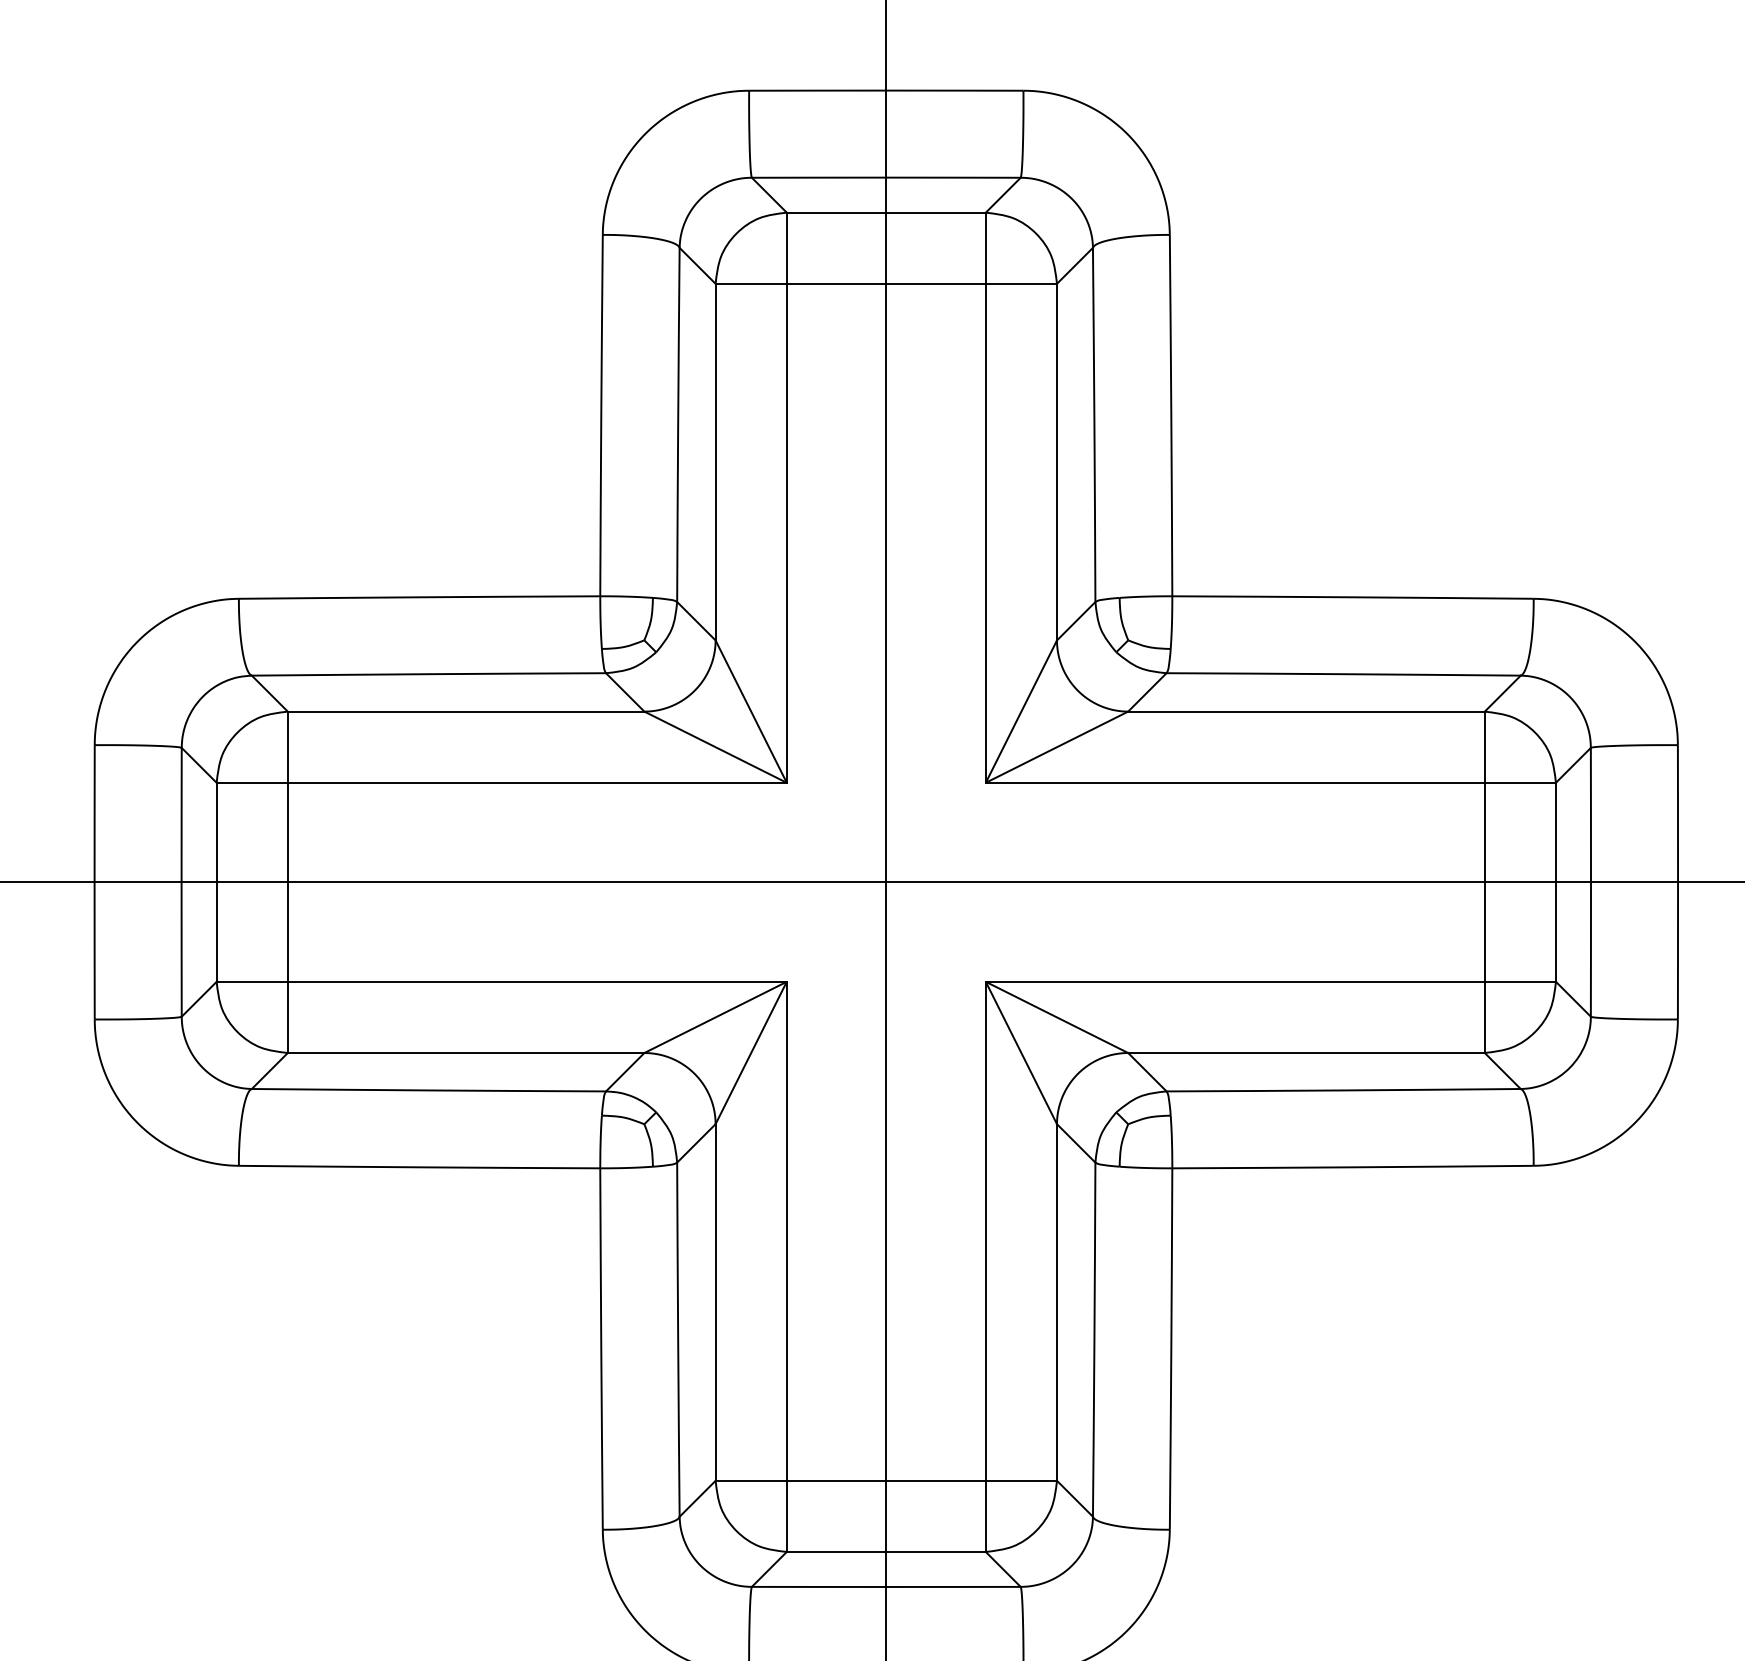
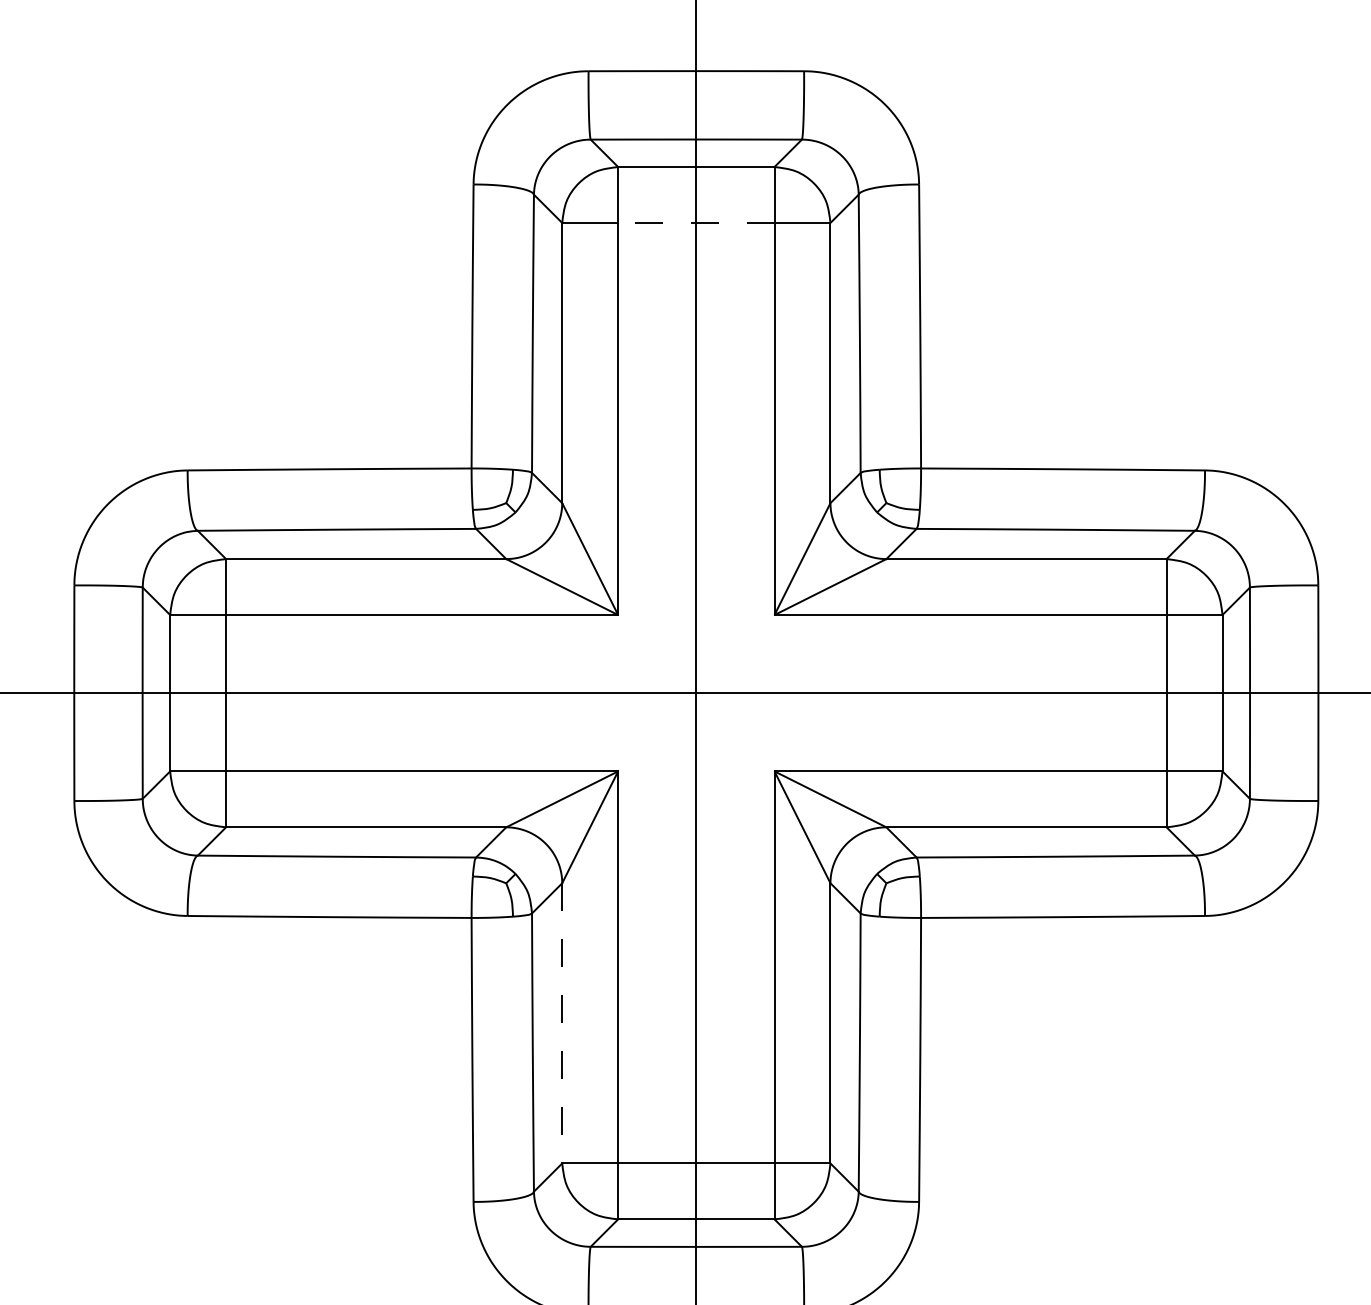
line: (885, 283) -> (695, 222), solid -> dashed
line: (715, 1302) -> (562, 1023), solid -> dashed

